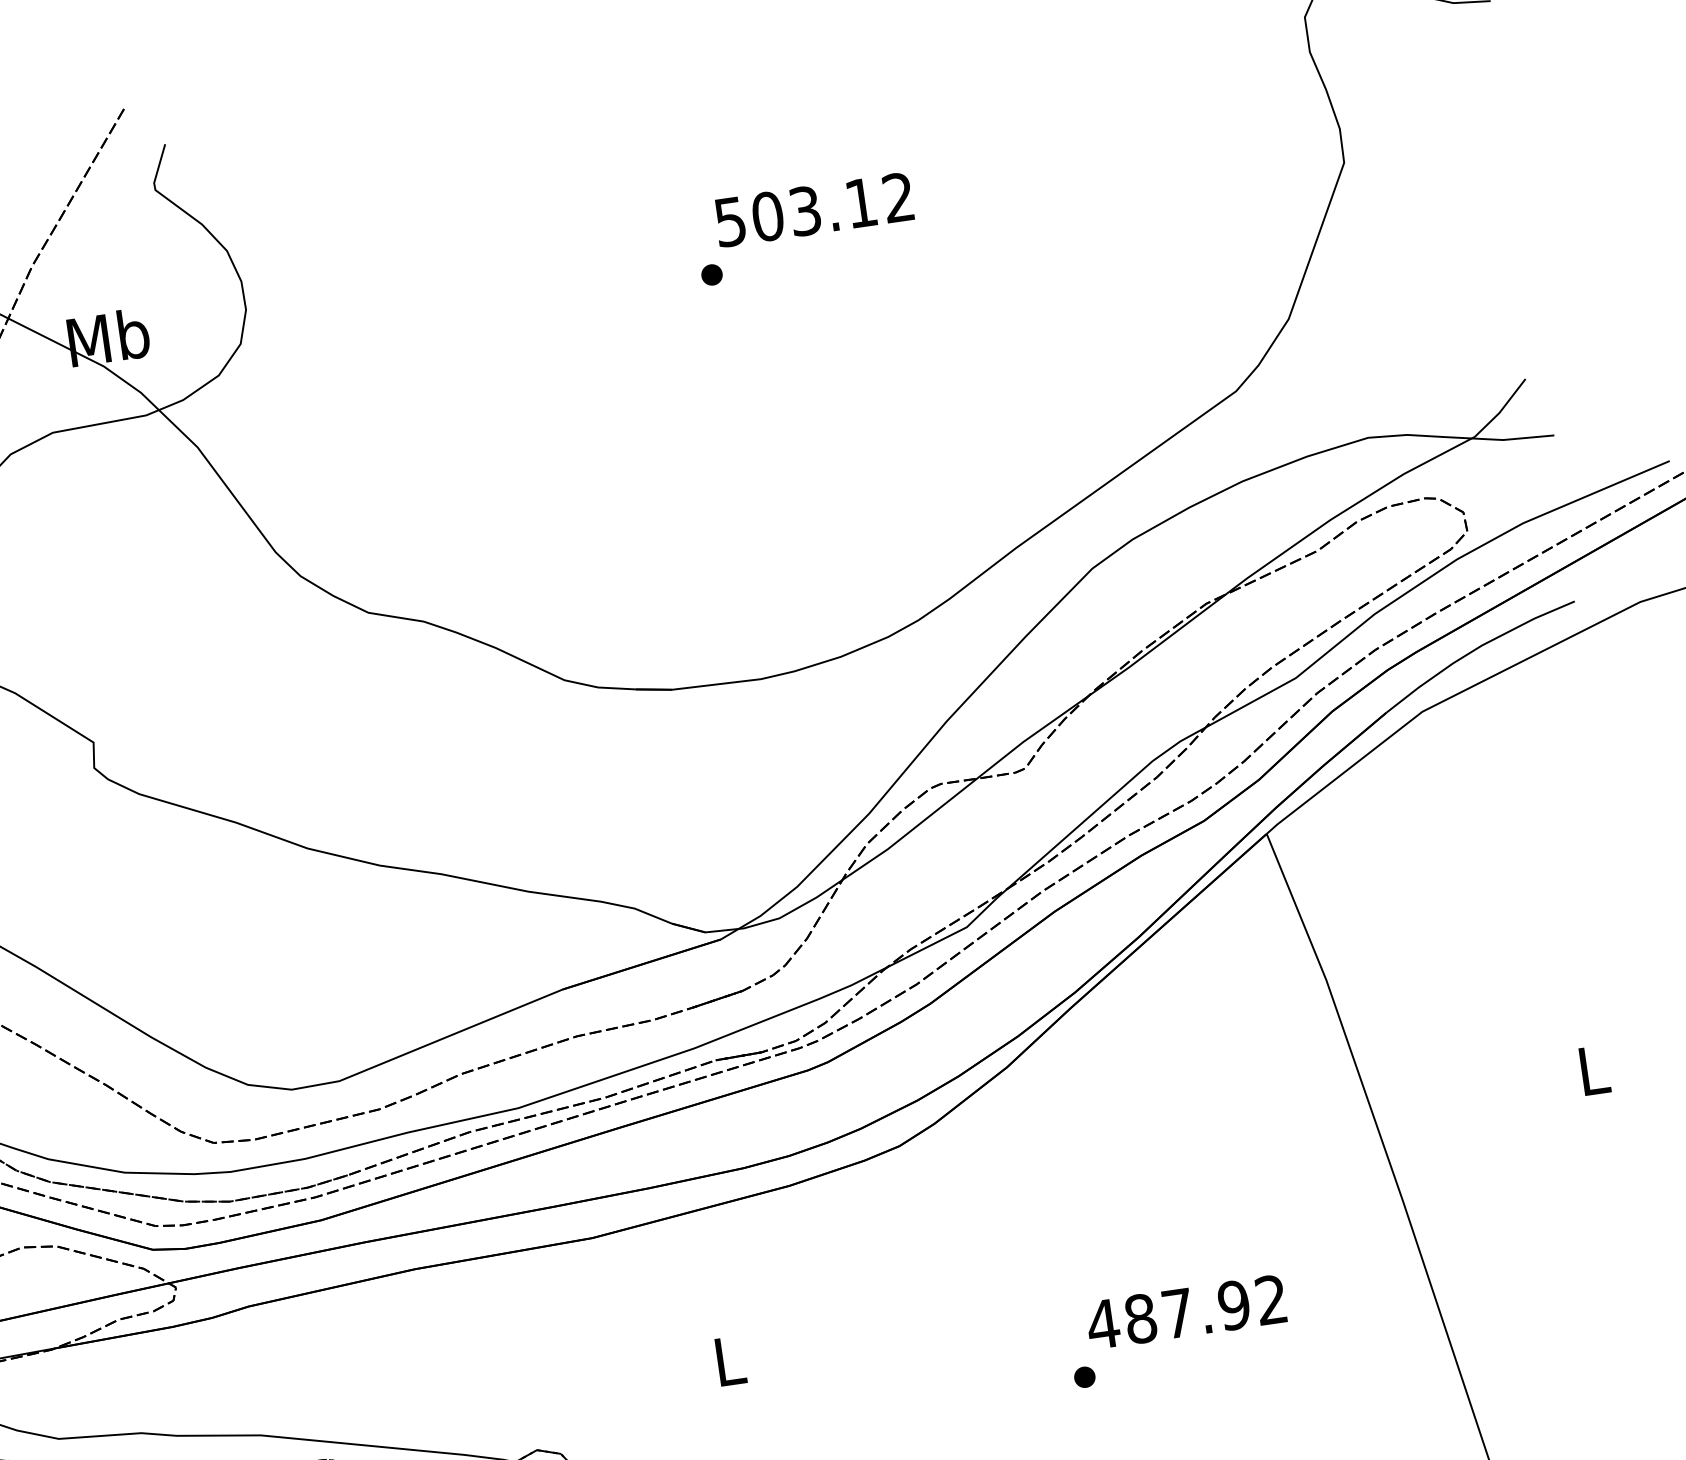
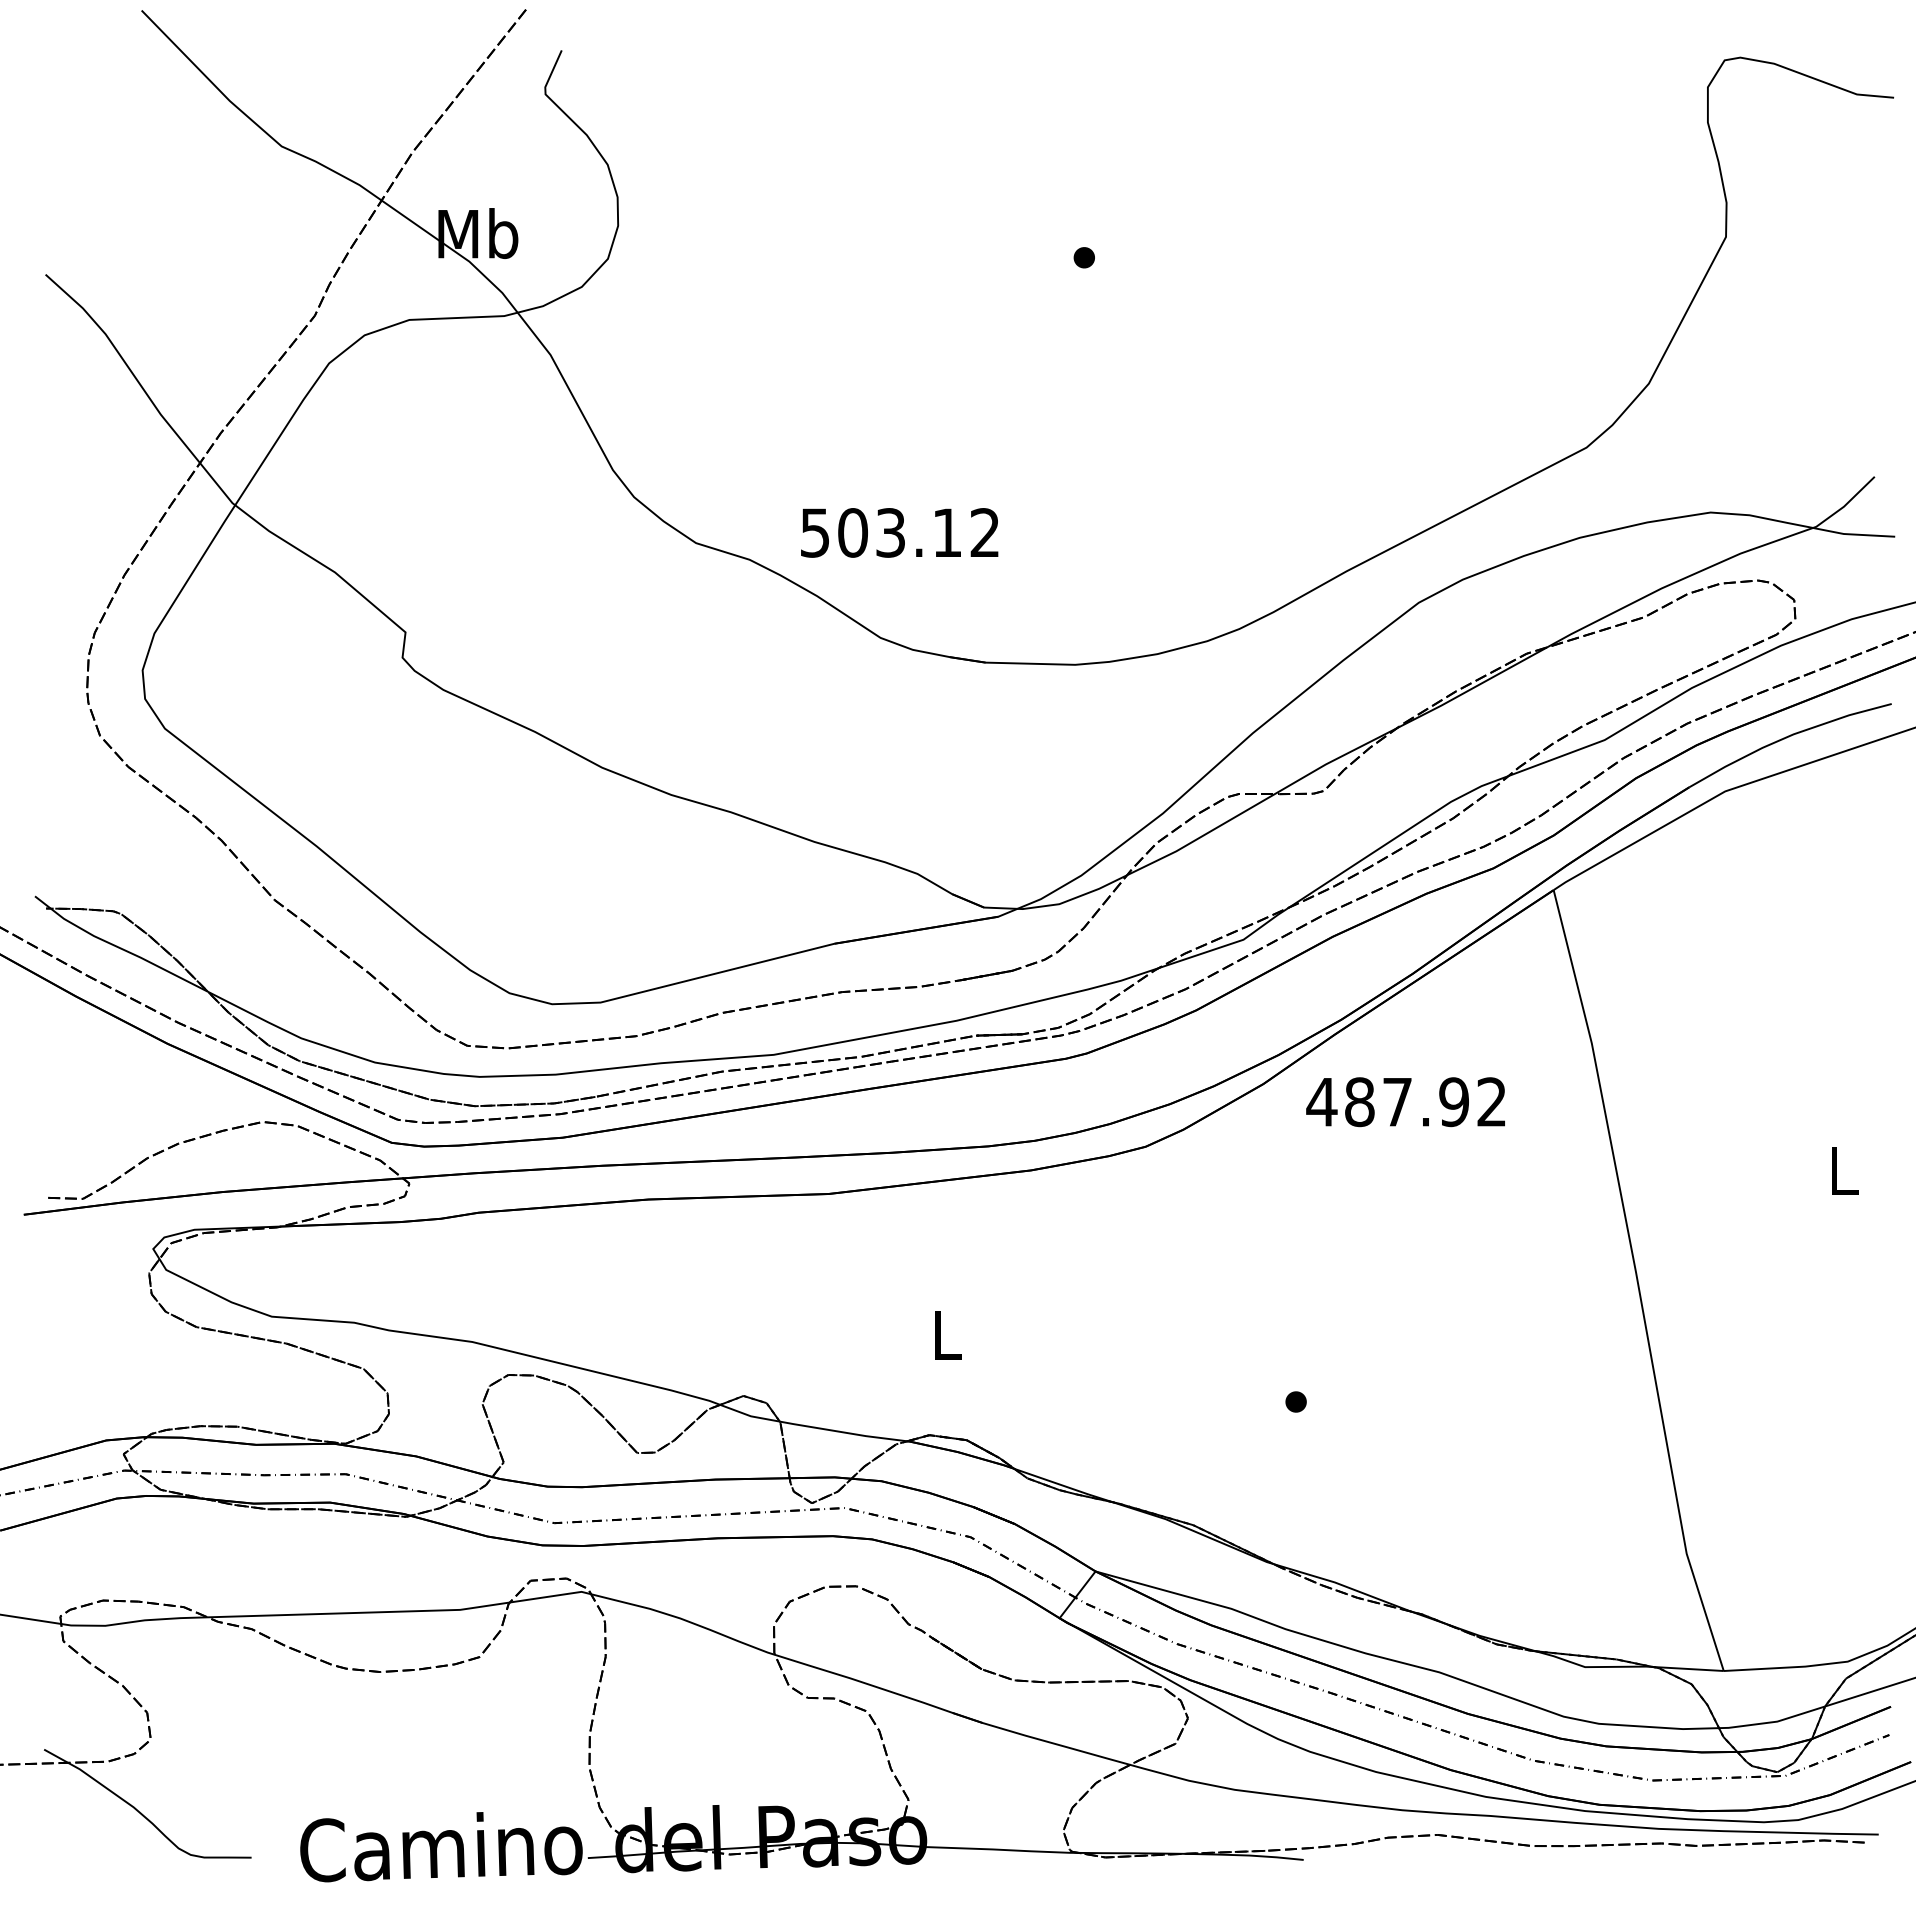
text: (813, 209) -> (899, 532), moved
text: (1186, 1312) -> (1405, 1102), moved

